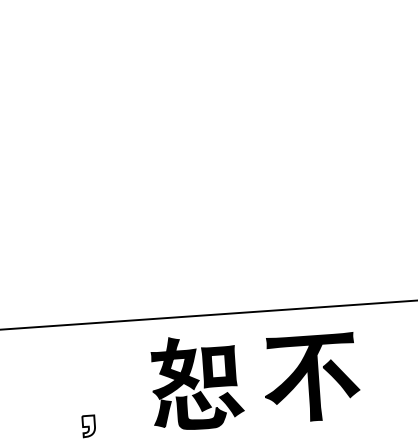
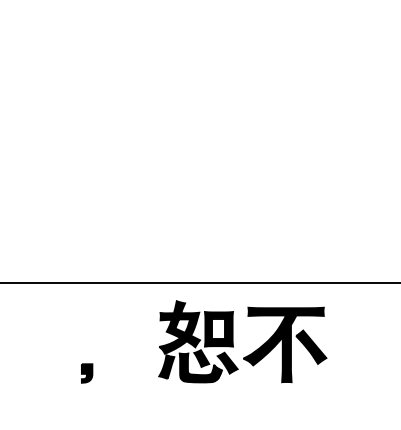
part: (196, 382) -> (198, 341), moved
fill: (88, 426) -> (86, 373), added

